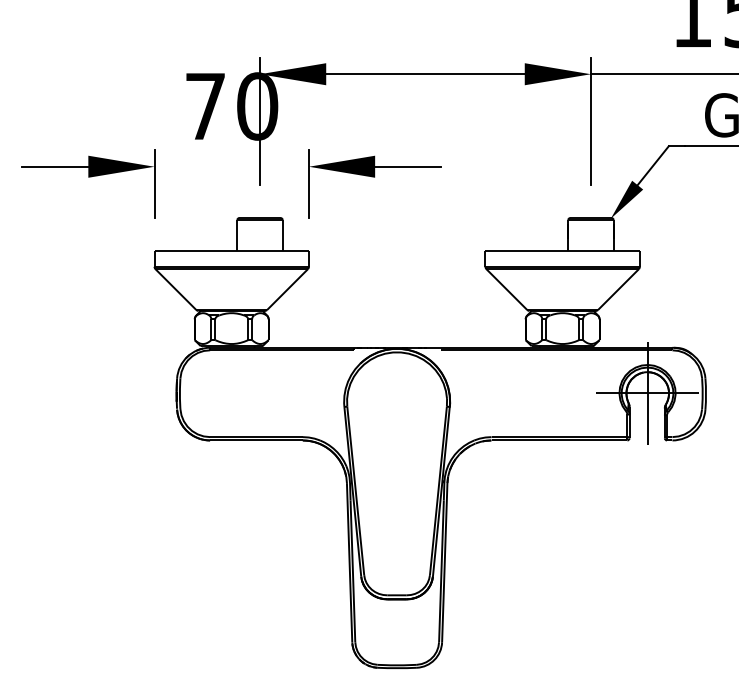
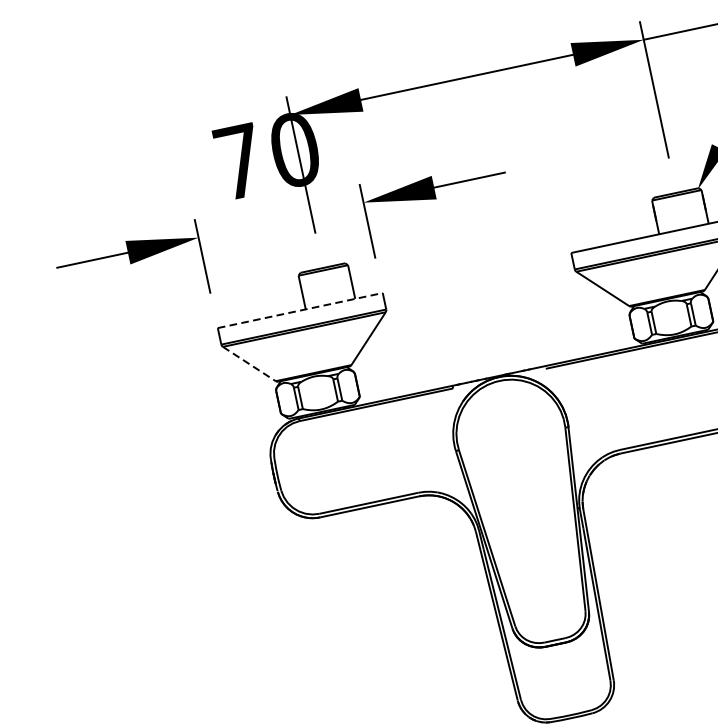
line: (232, 251) -> (301, 310), solid -> dashed
line: (175, 289) -> (248, 364), solid -> dashed

